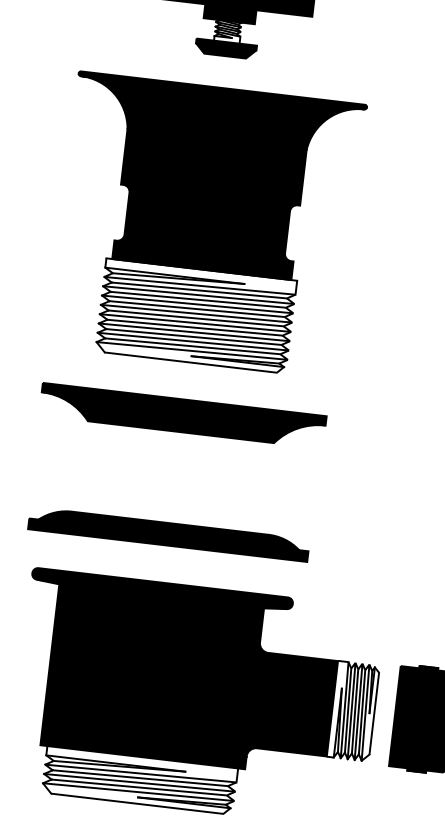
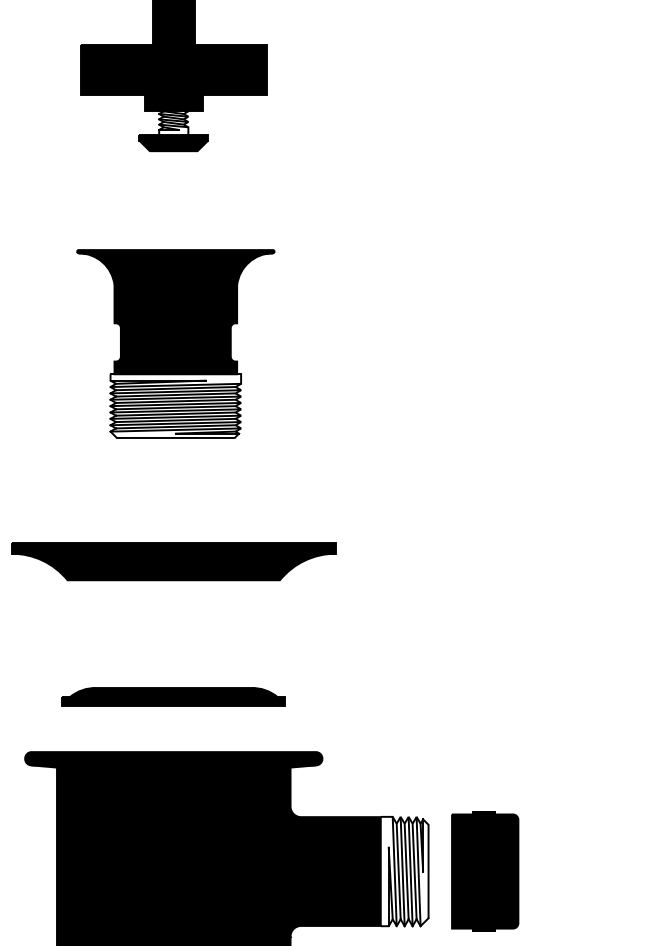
part: (206, 224) -> (175, 343), size x0.6
part: (168, 534) -> (173, 696), size x0.7

